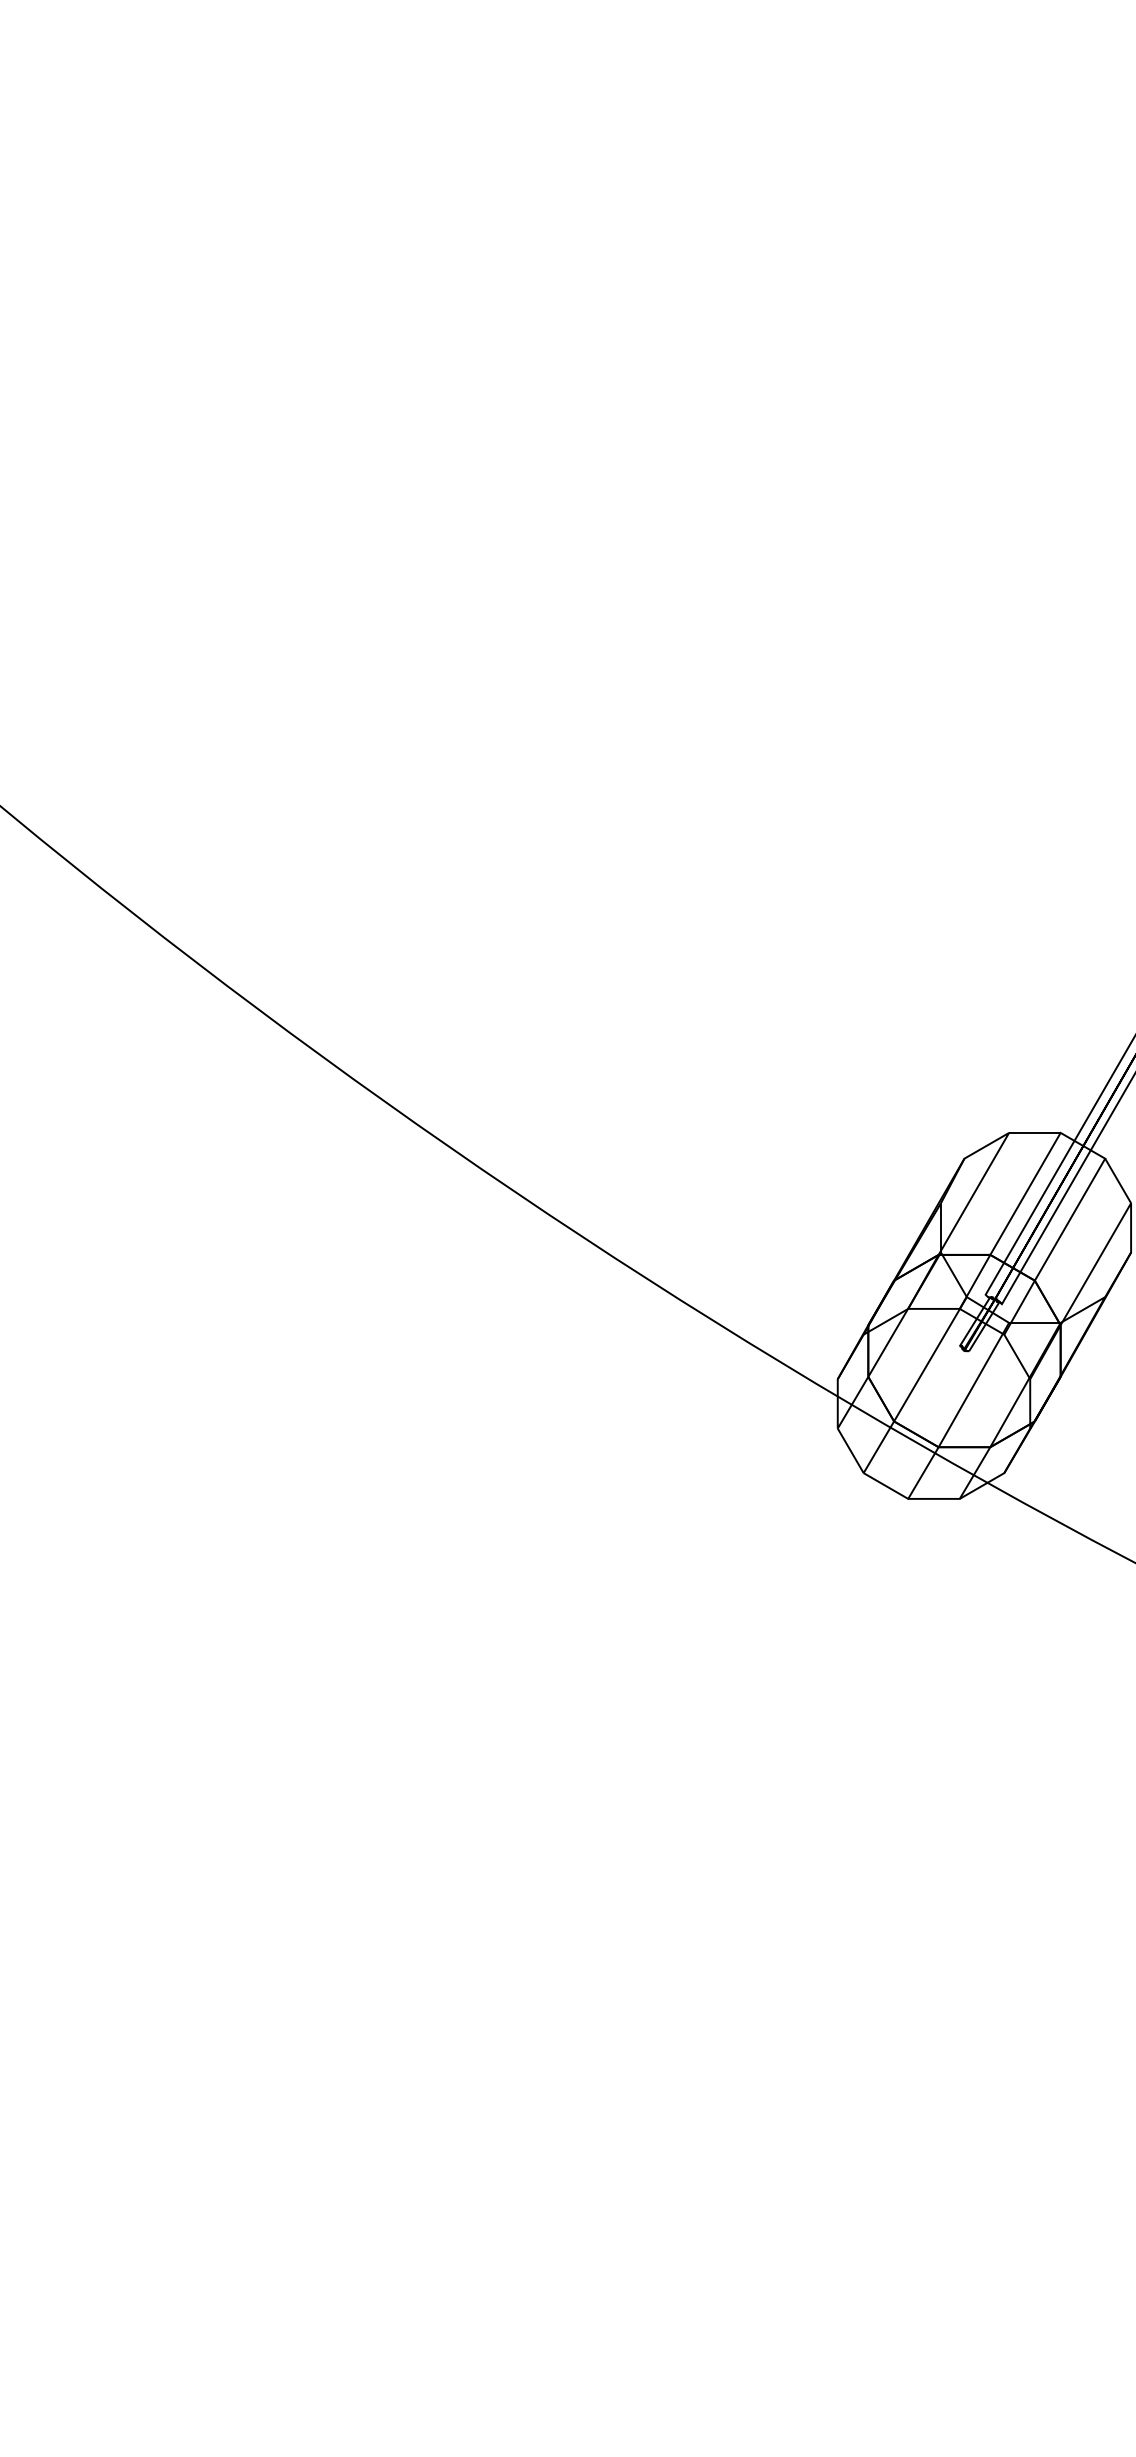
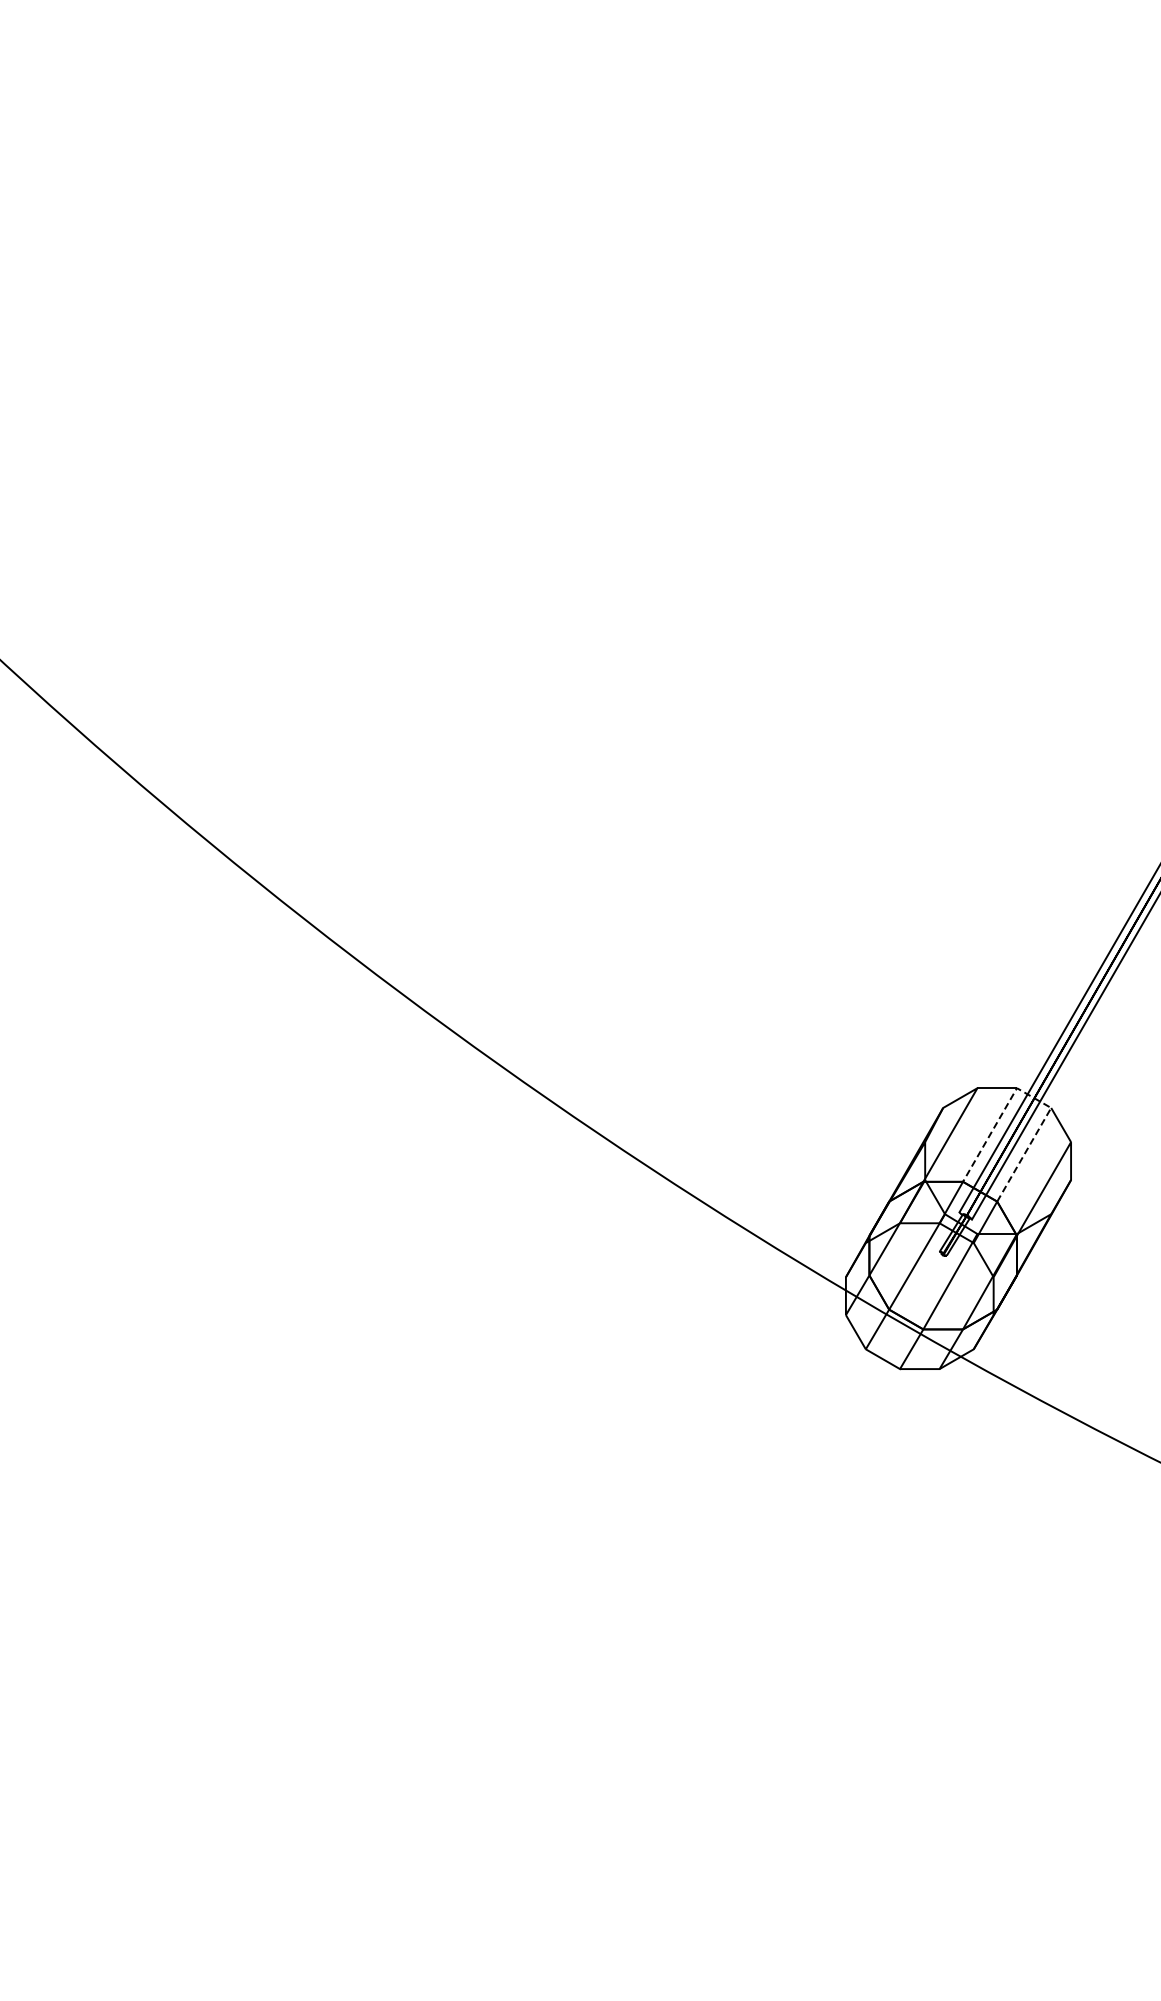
line: (1083, 1146) -> (1034, 1098), solid -> dashed

